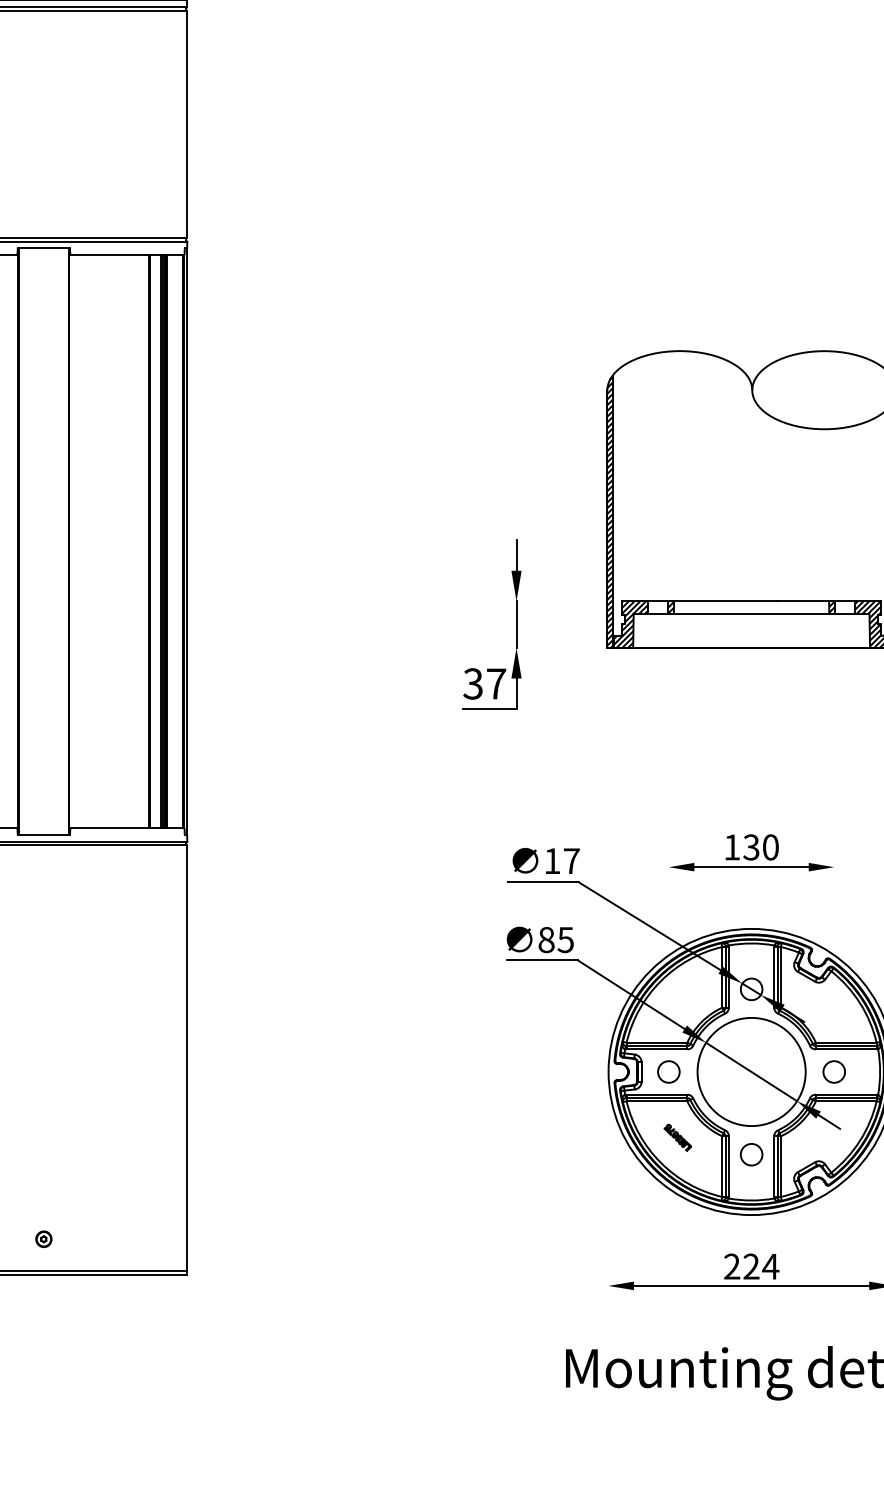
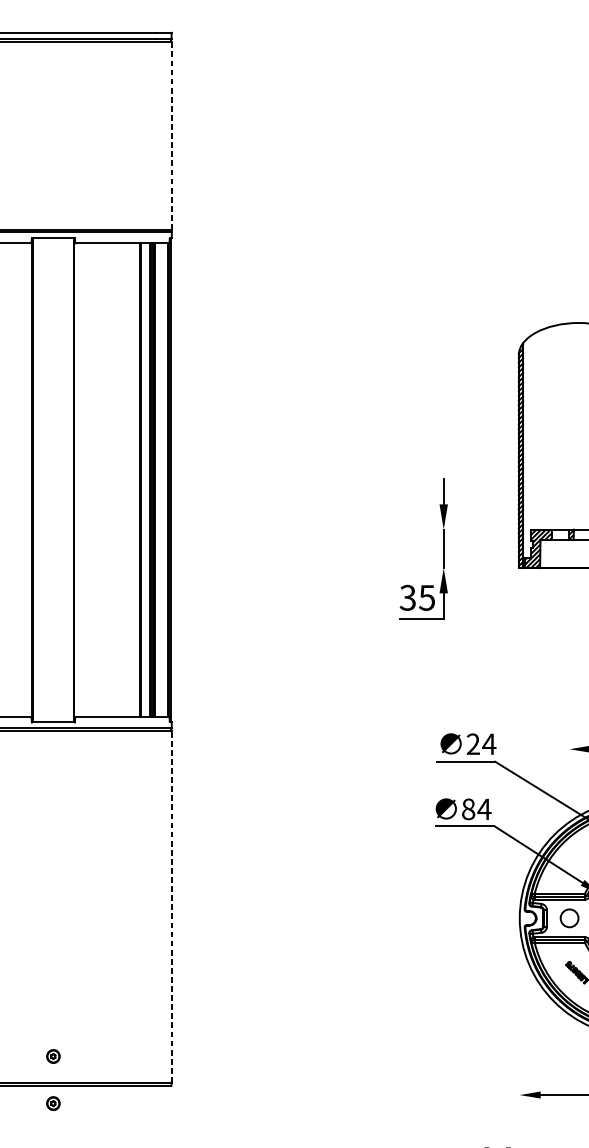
line: (187, 124) -> (172, 135), solid -> dashed
text: (496, 683) -> (427, 597), 37 -> 35
text: (562, 860) -> (481, 743), 17 -> 24
text: (565, 940) -> (484, 809), 85 -> 84
line: (187, 1057) -> (172, 906), solid -> dashed
part: (43, 1296) -> (53, 1103), added

